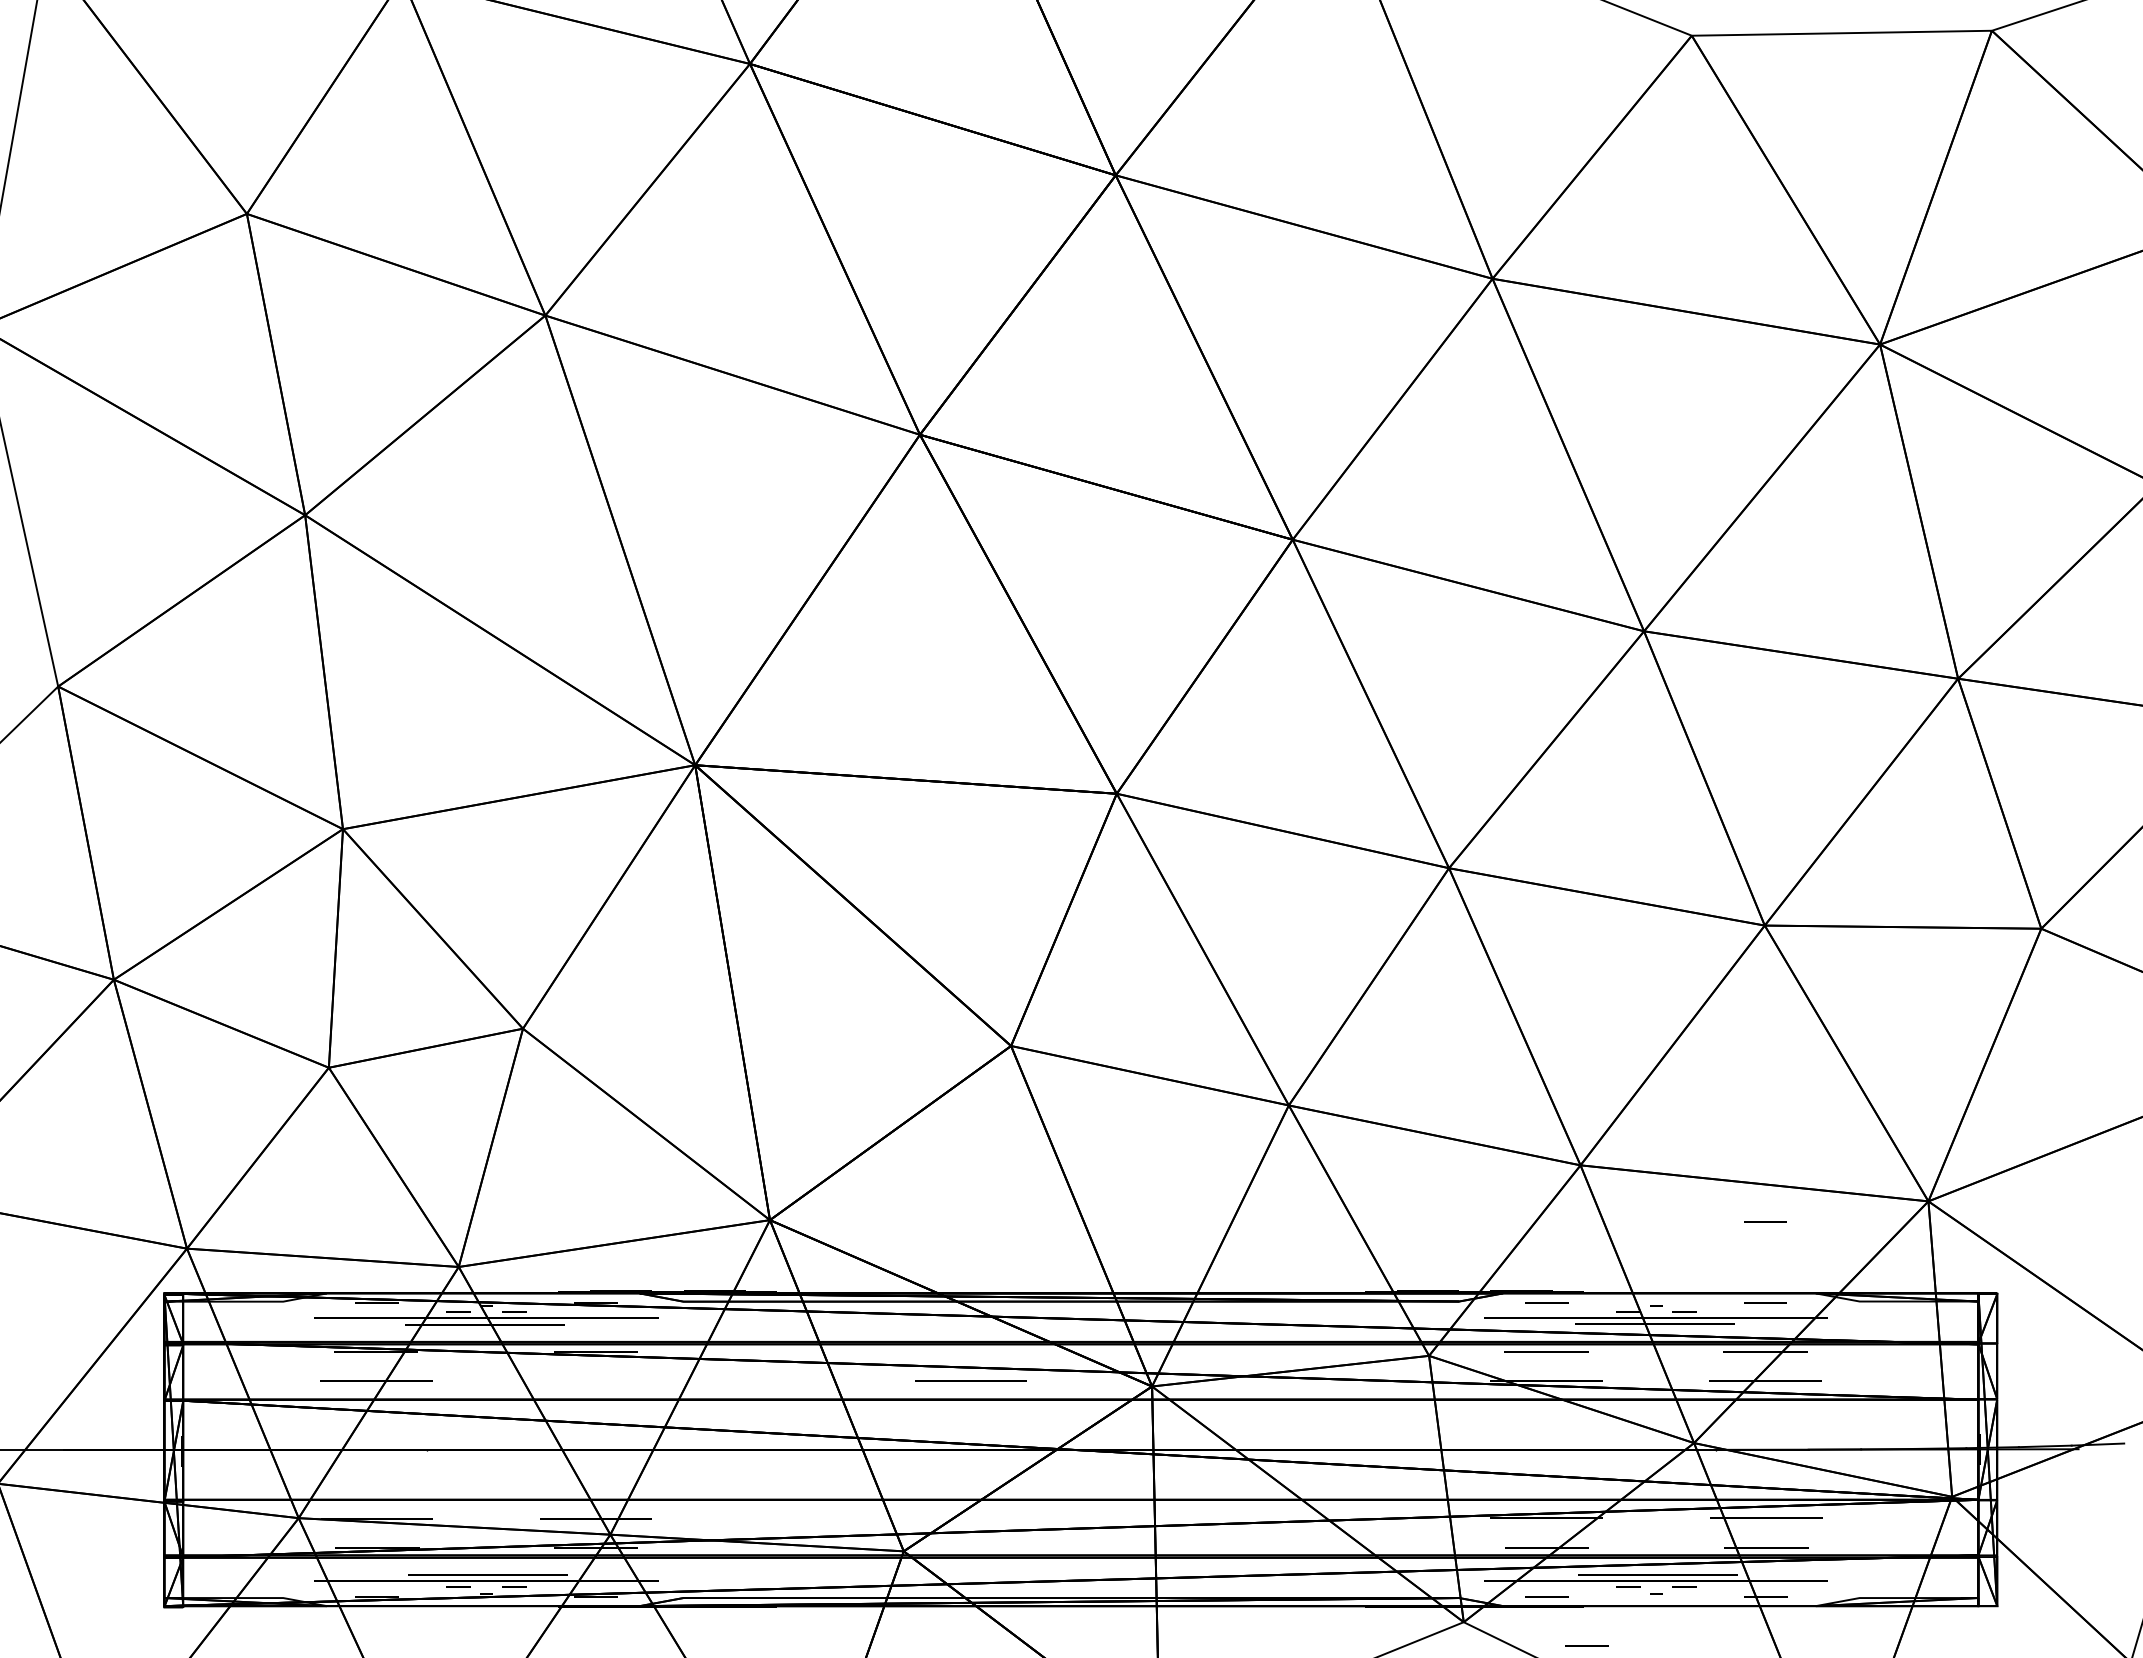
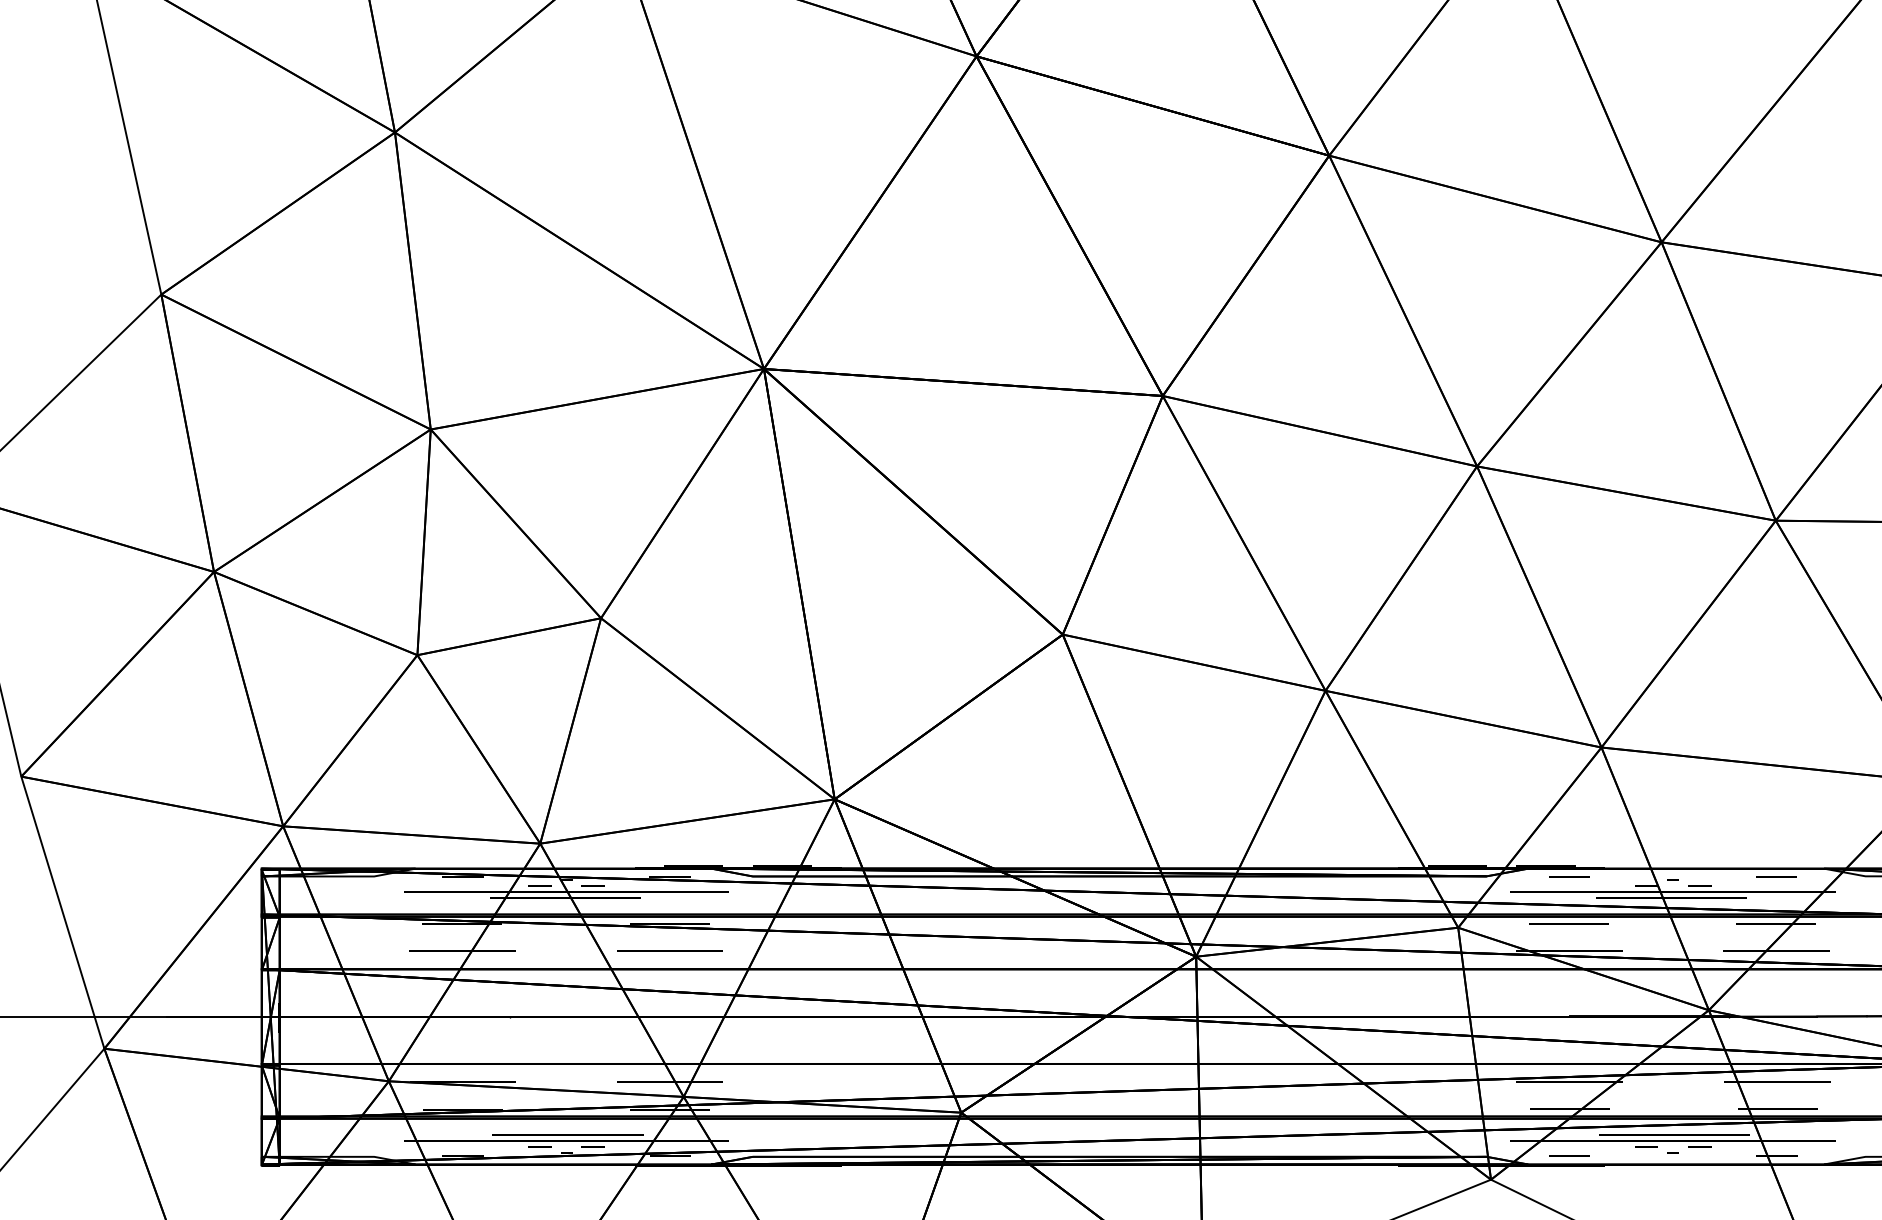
line: (1765, 1221) -> (1776, 800), removed
line: (970, 1380) -> (669, 951), moved
line: (1586, 1645) -> (1607, 1201), removed

